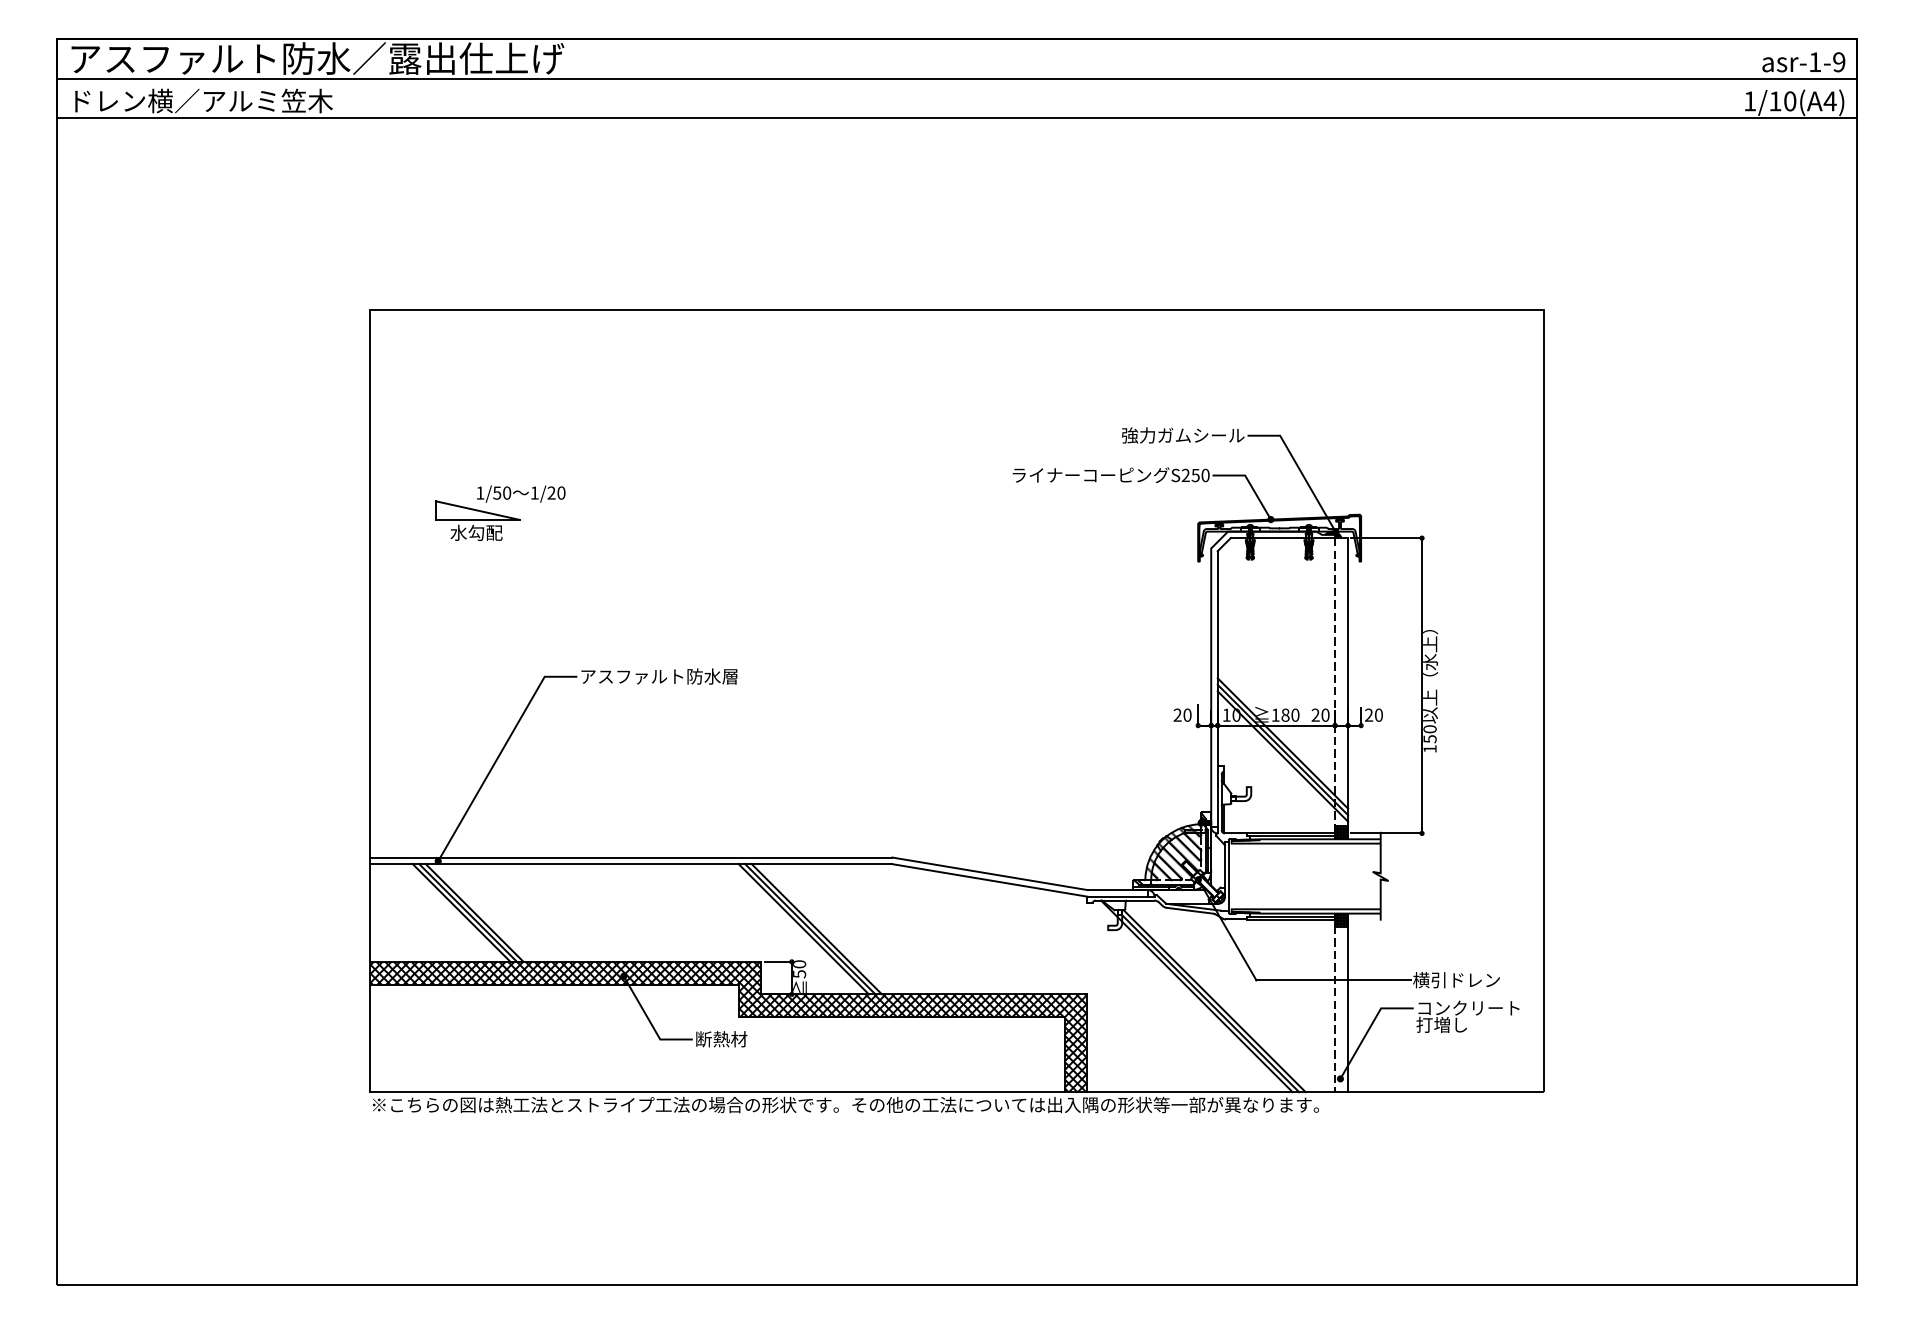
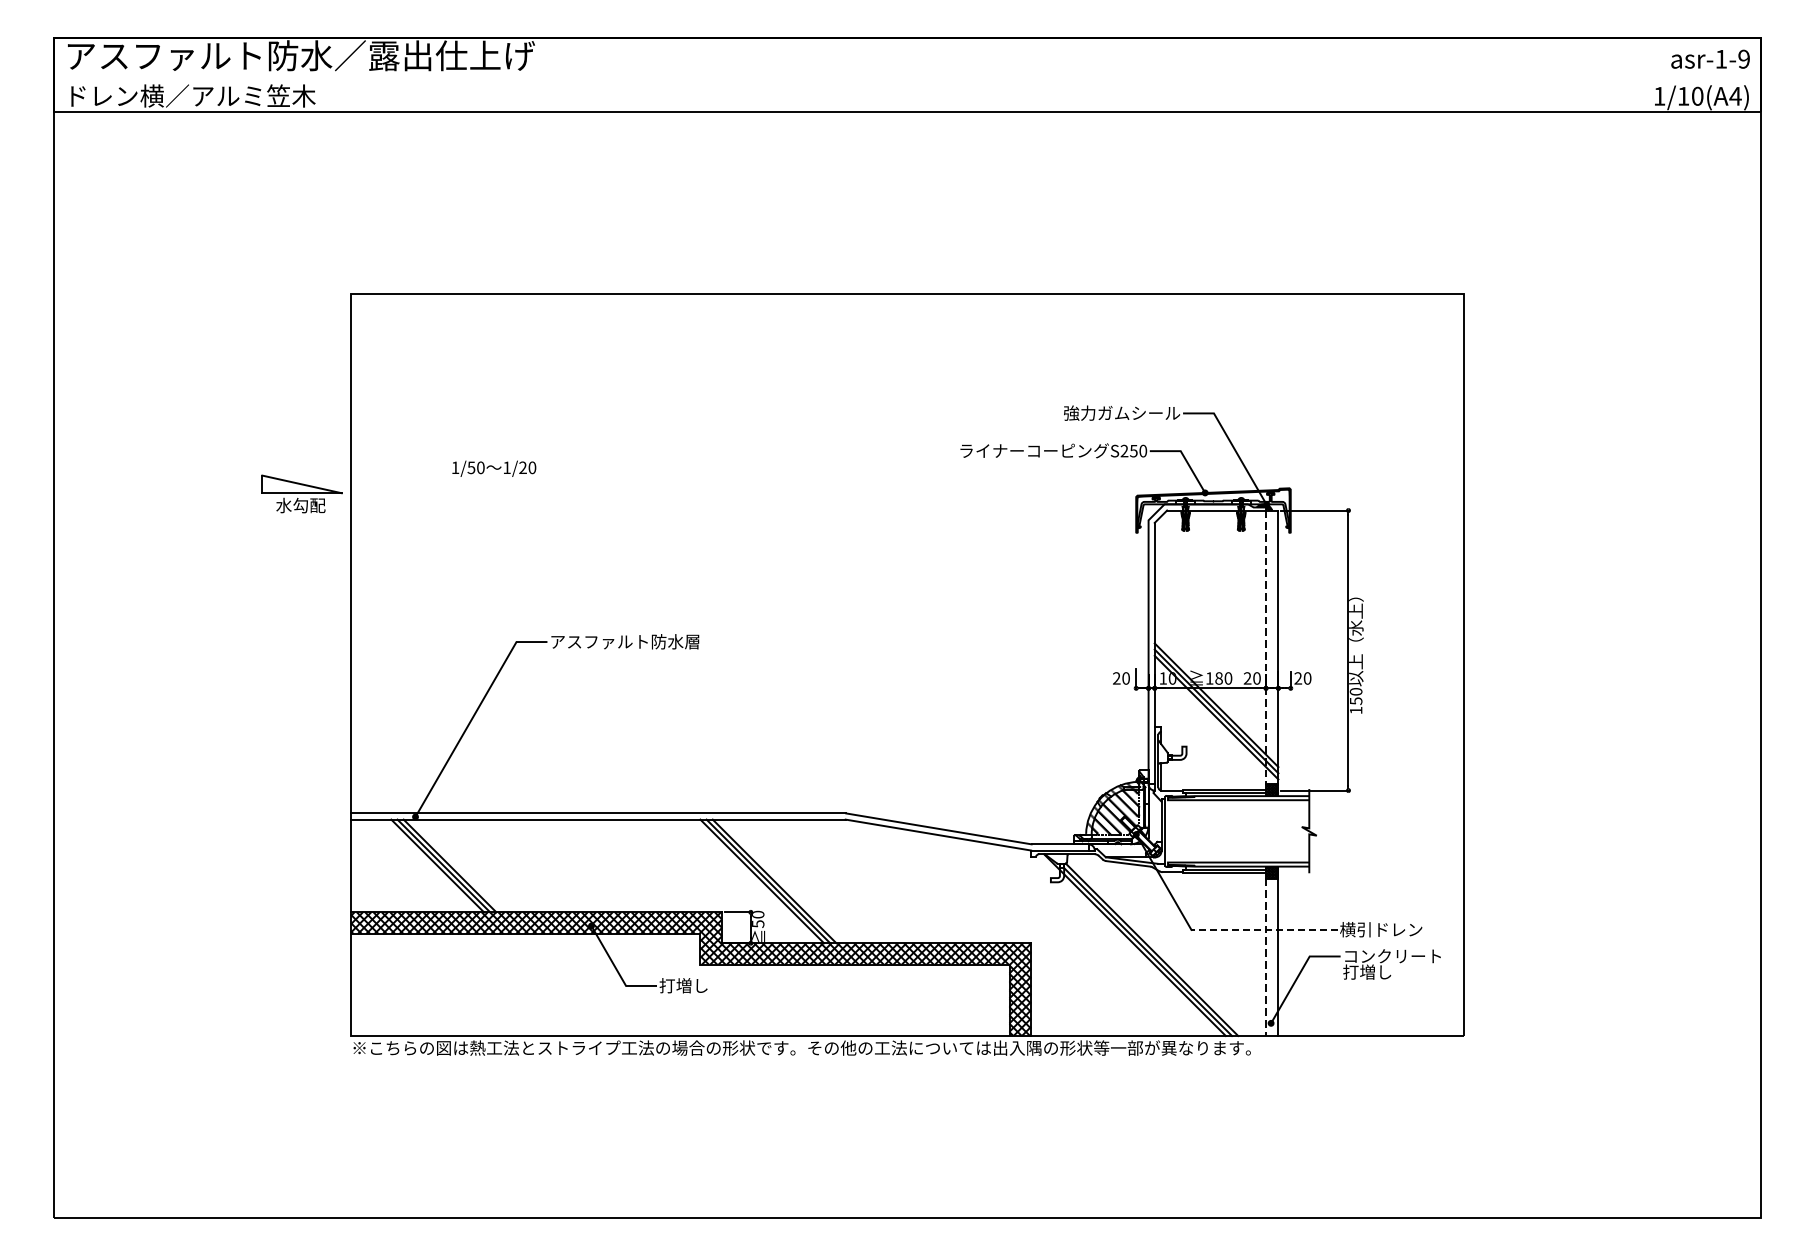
line: (957, 78) -> (907, 74), removed
part: (477, 520) -> (301, 493), moved
line: (1333, 979) -> (1264, 929), solid -> dashed
text: (720, 1038) -> (683, 985), 断熱材 -> 打増し

